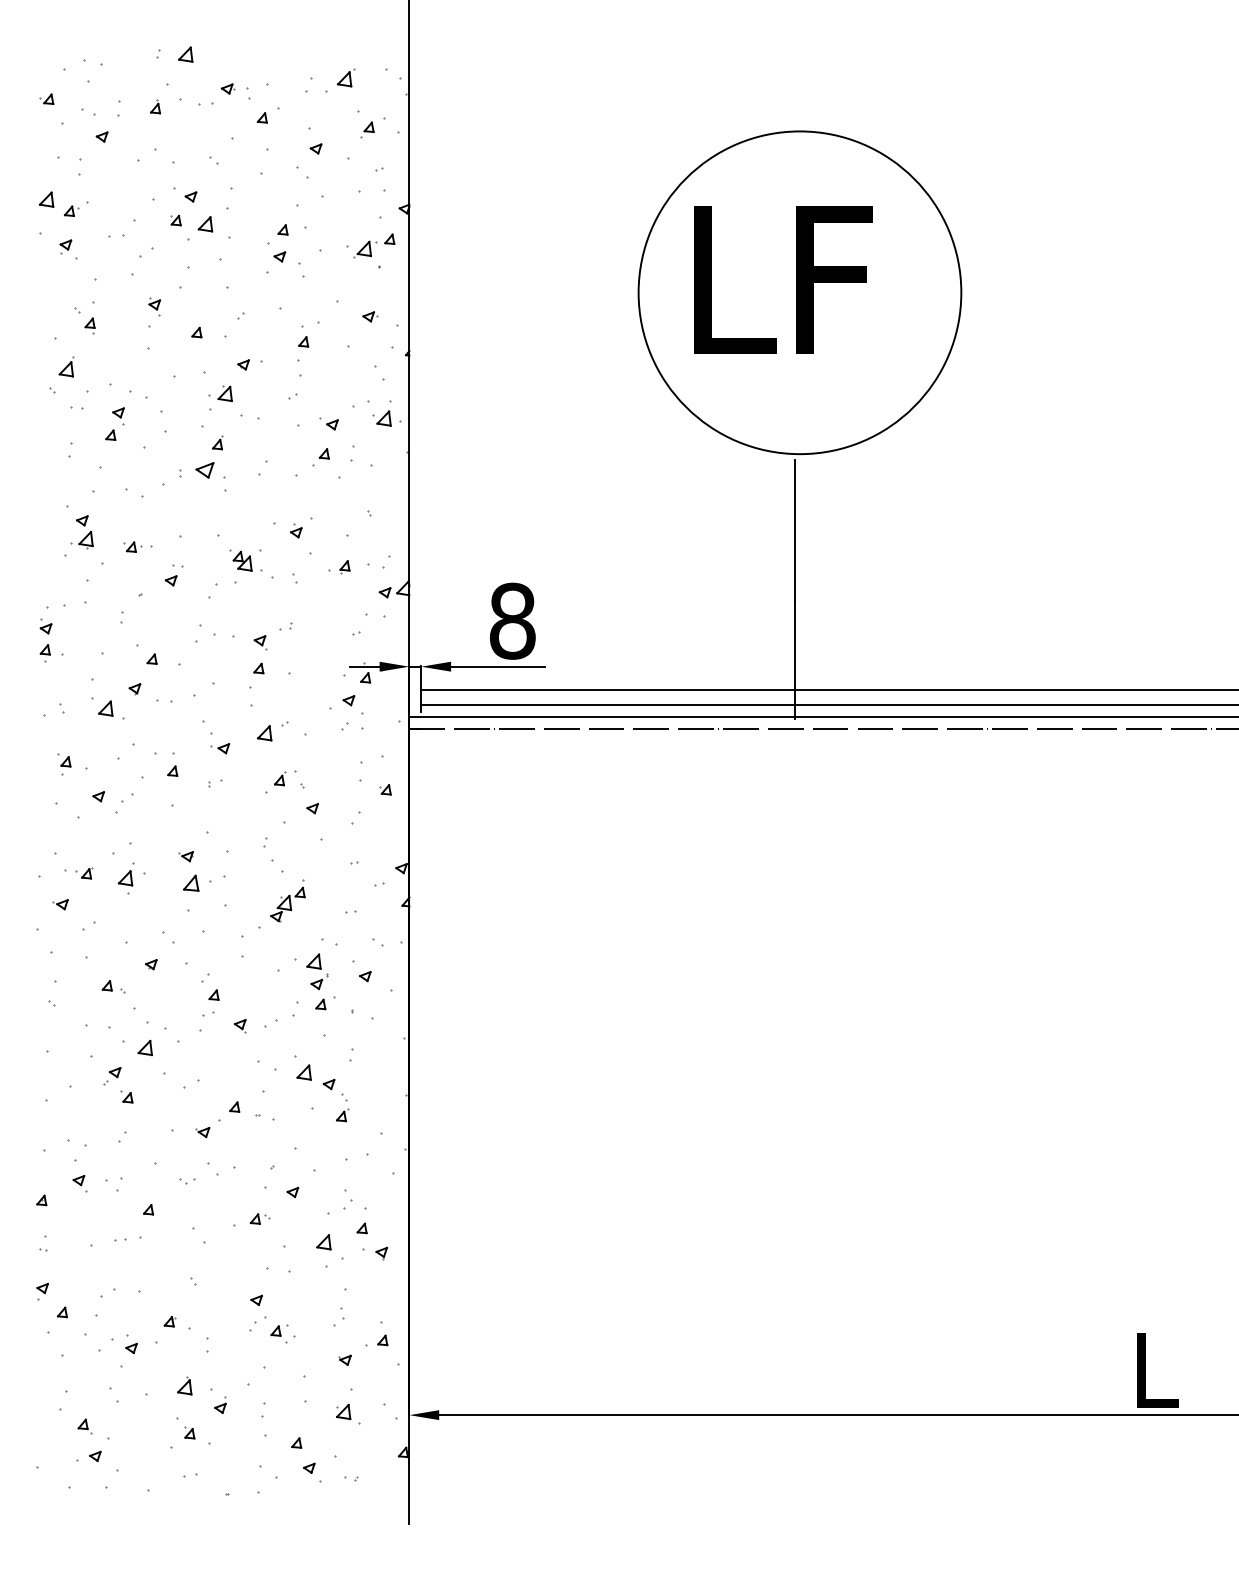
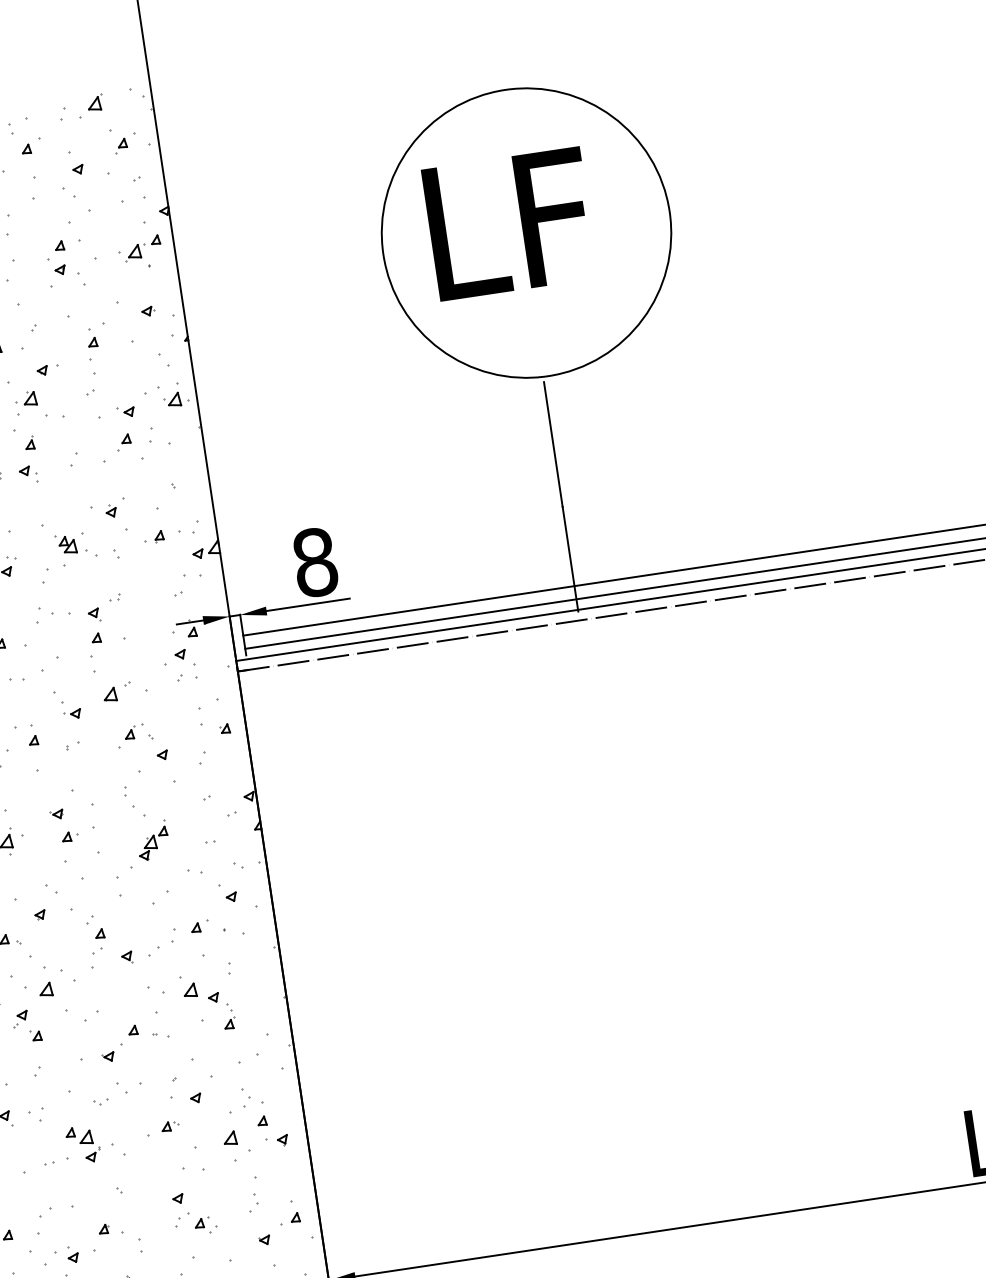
part: (211, 476) -> (28, 474), size x0.62
part: (196, 882) -> (69, 836), size x0.62
part: (317, 971) -> (90, 1145), moved

